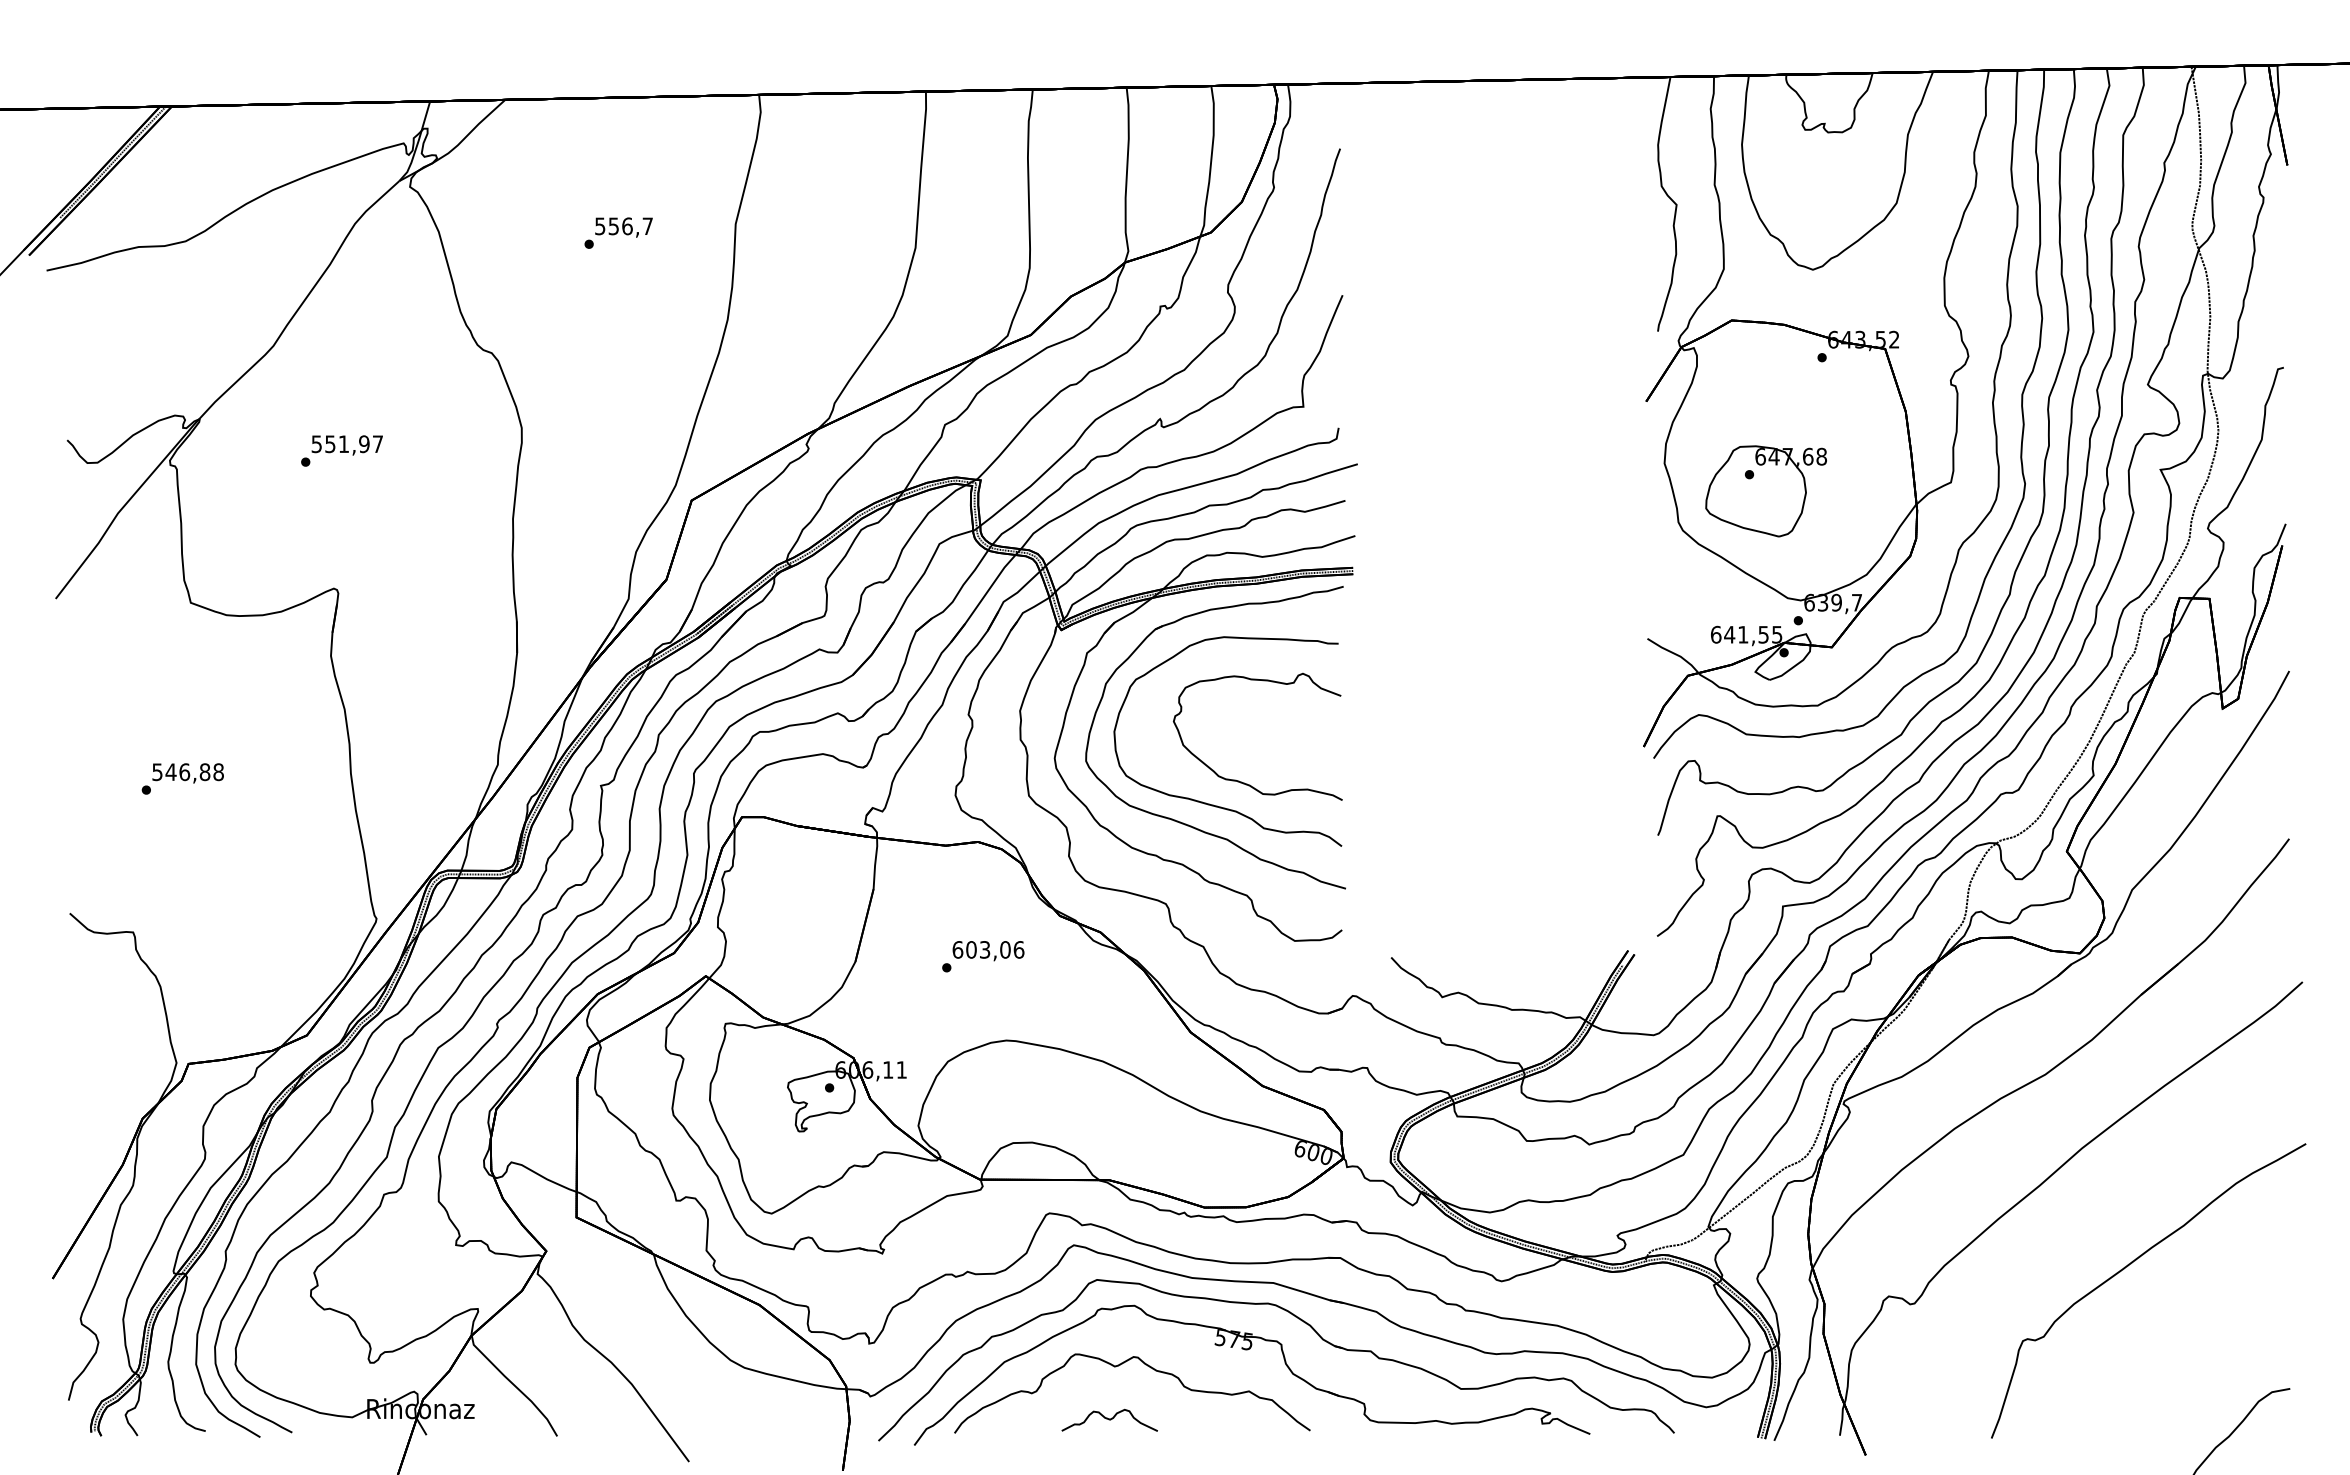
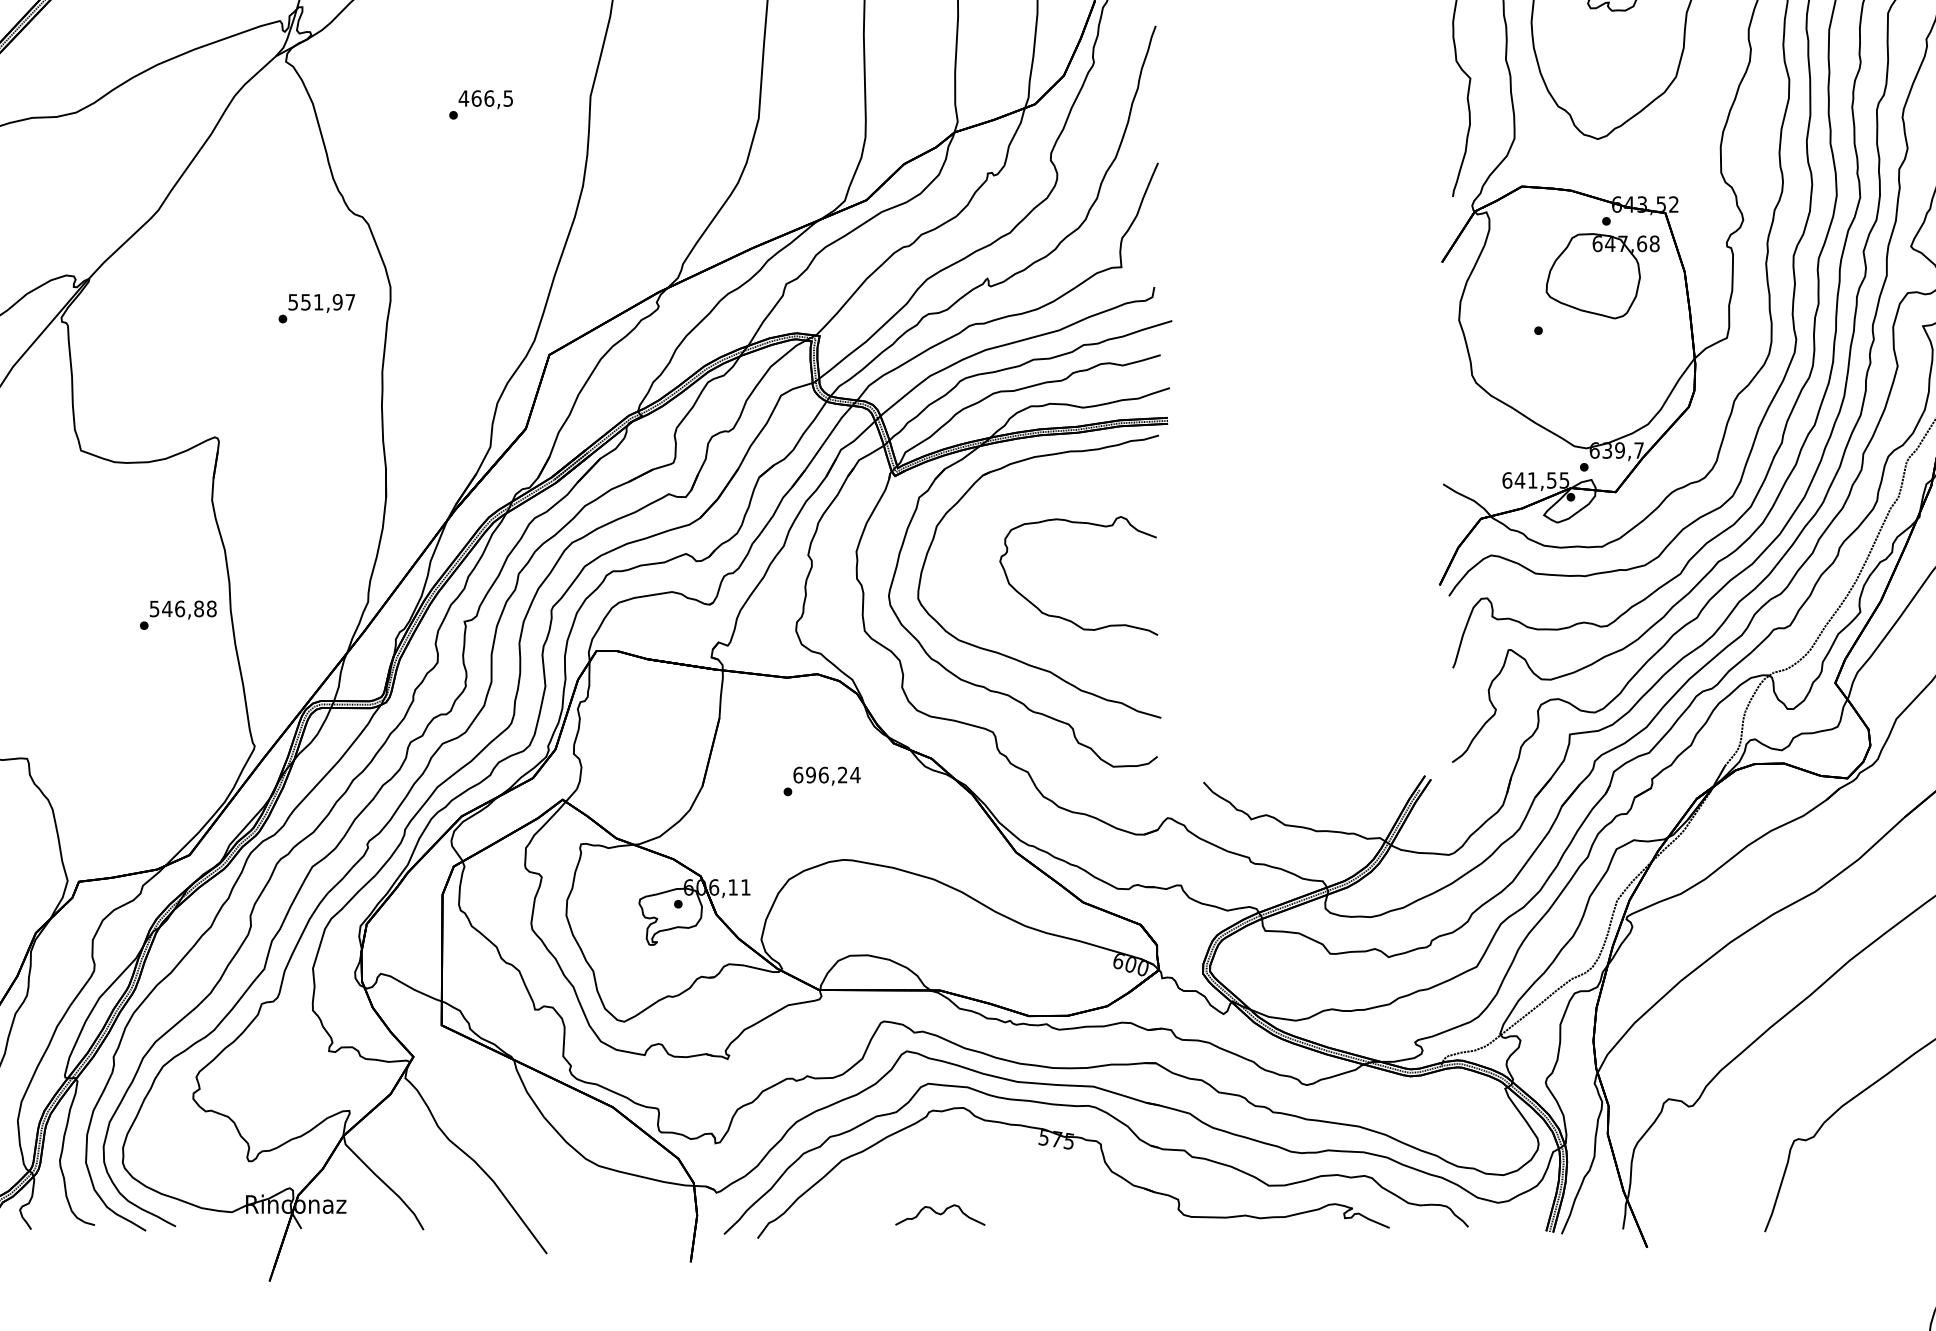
text: (623, 226) -> (485, 98), 556,7 -> 466,5
text: (341, 450) -> (316, 308), moved
part: (1765, 491) -> (1602, 276), moved
text: (182, 778) -> (177, 614), moved
curve: (1206, 802) -> (1030, 637), removed
text: (995, 949) -> (833, 774), 603,06 -> 696,24
part: (1118, 1366) -> (948, 1164), removed

